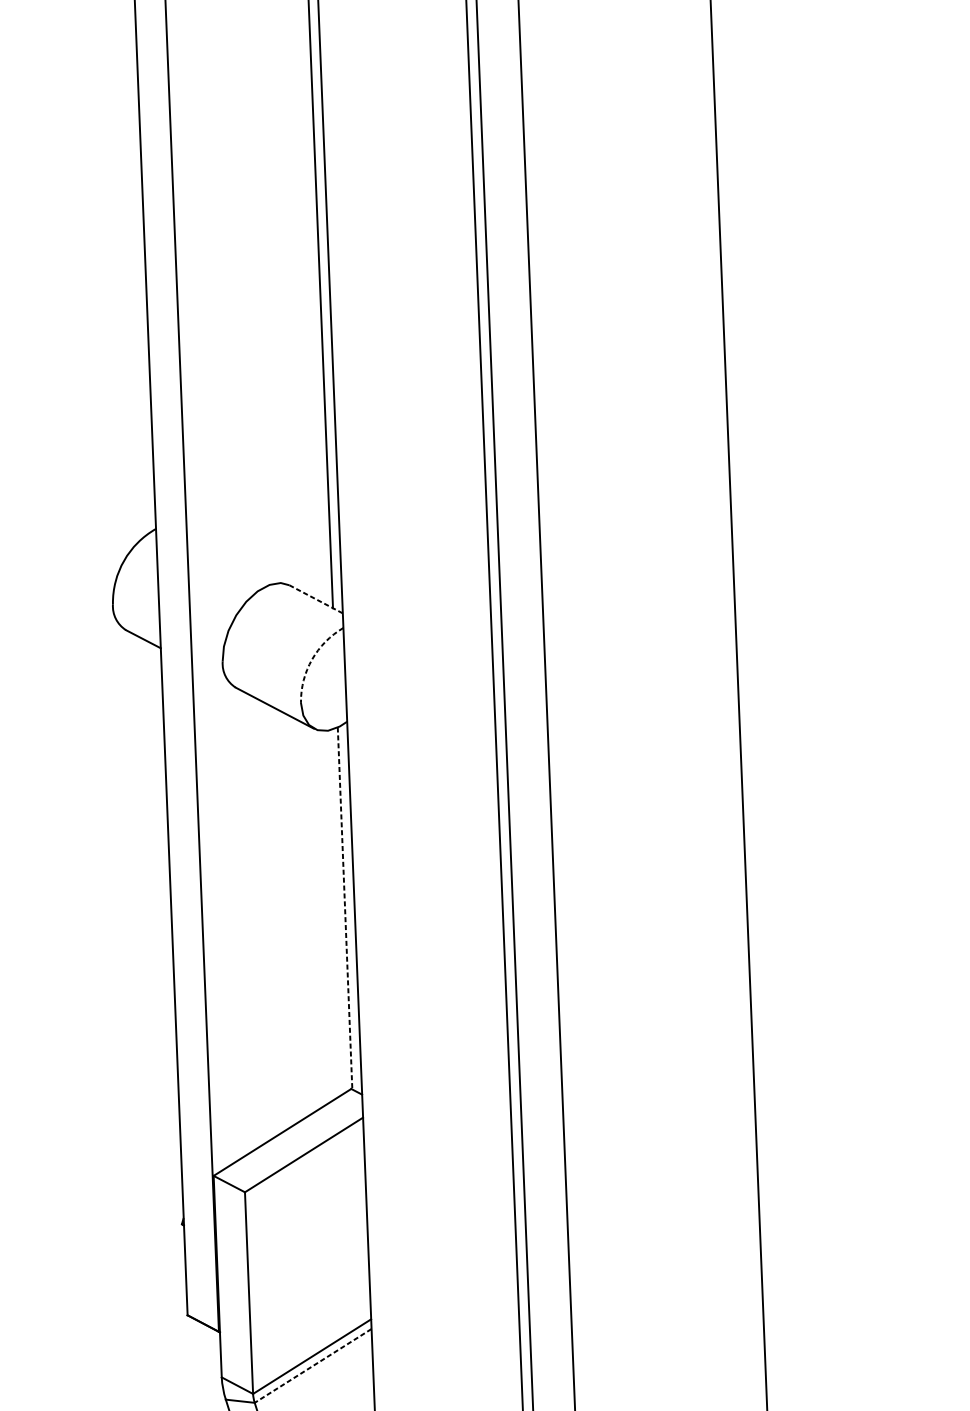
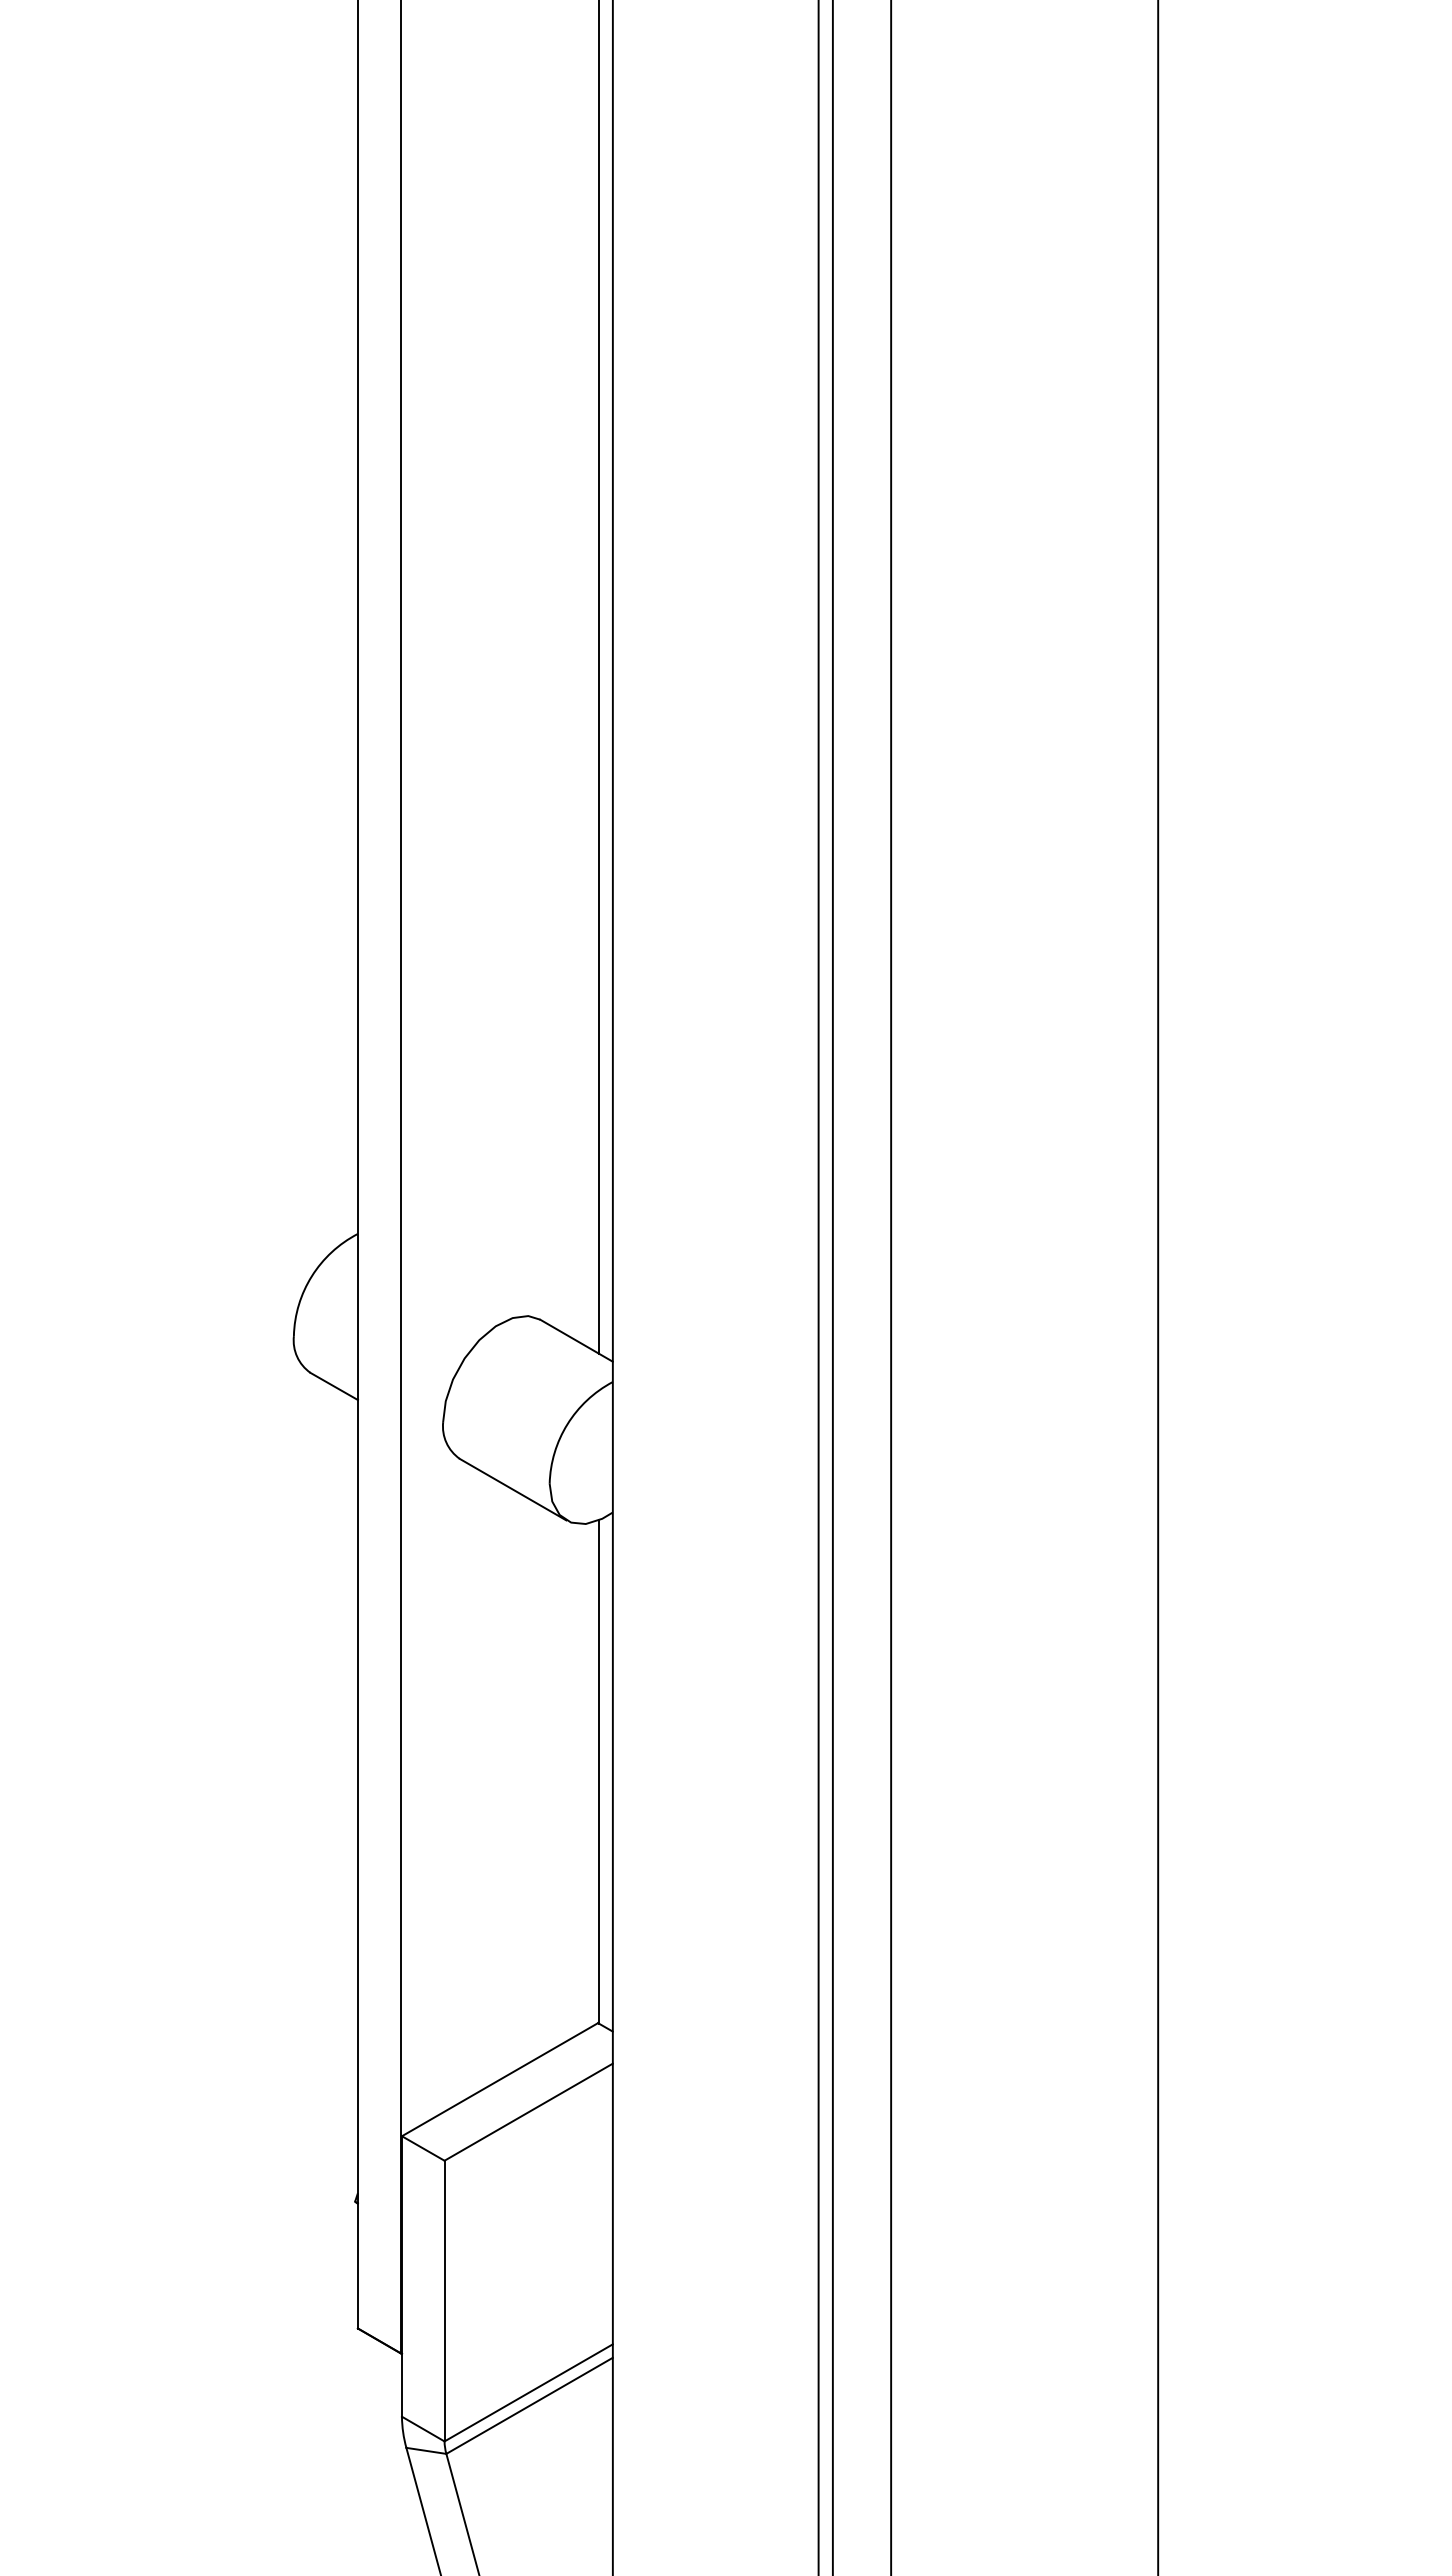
line: (316, 599) -> (576, 1340), dashed -> solid
arc: (312, 659) -> (567, 1424), dashed -> solid
line: (345, 908) -> (599, 1771), dashed -> solid
line: (313, 1366) -> (529, 2406), dashed -> solid

